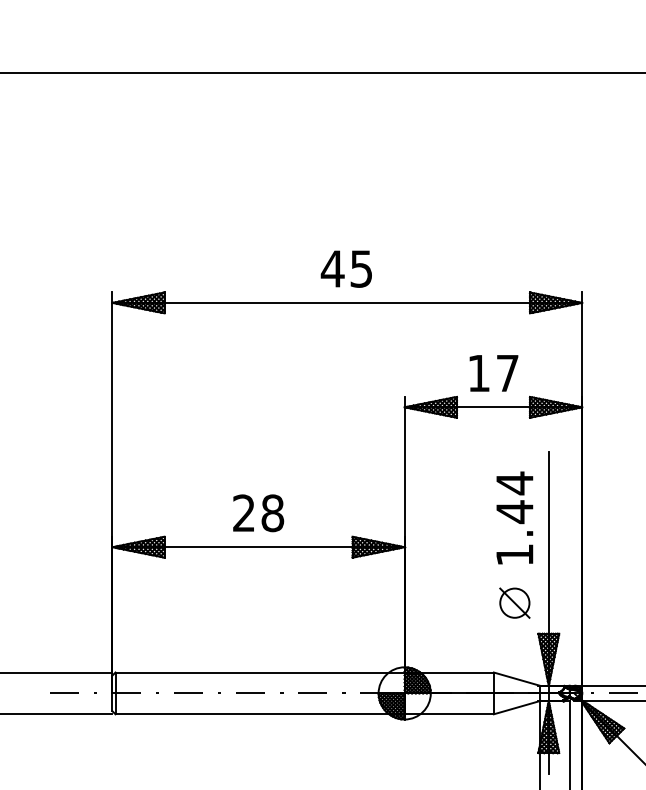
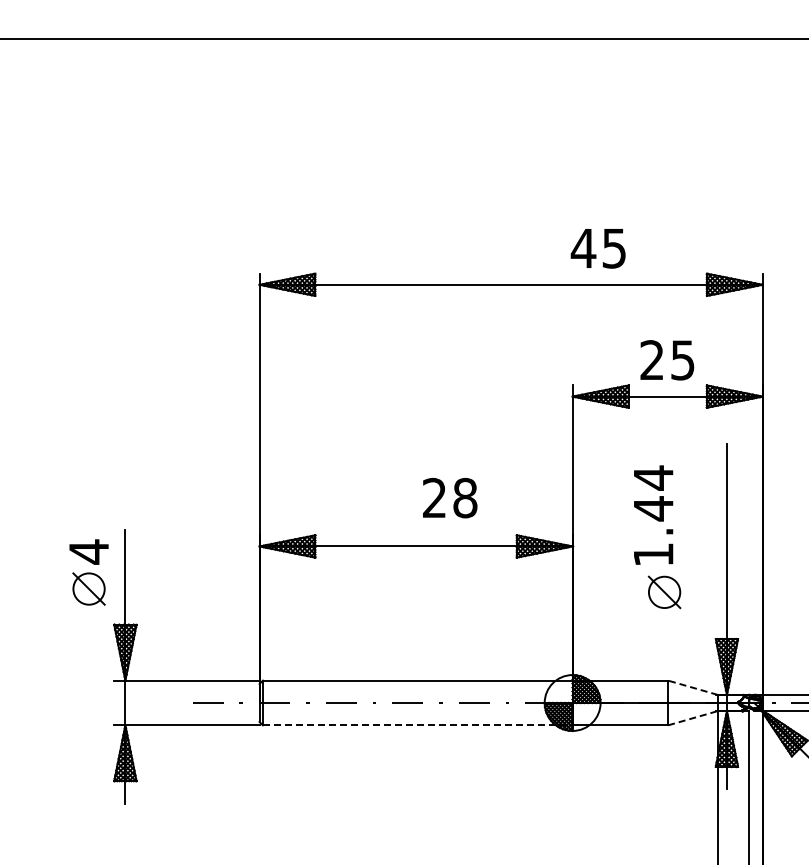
text: (345, 269) -> (597, 248), moved
text: (493, 373) -> (667, 360), 17 -> 25
text: (258, 512) -> (450, 497), moved
text: (514, 517) -> (653, 514), moved
part: (514, 603) -> (664, 592), moved
line: (517, 678) -> (693, 687), solid -> dashed
line: (517, 707) -> (693, 718), solid -> dashed
line: (259, 714) -> (417, 725), solid -> dashed

